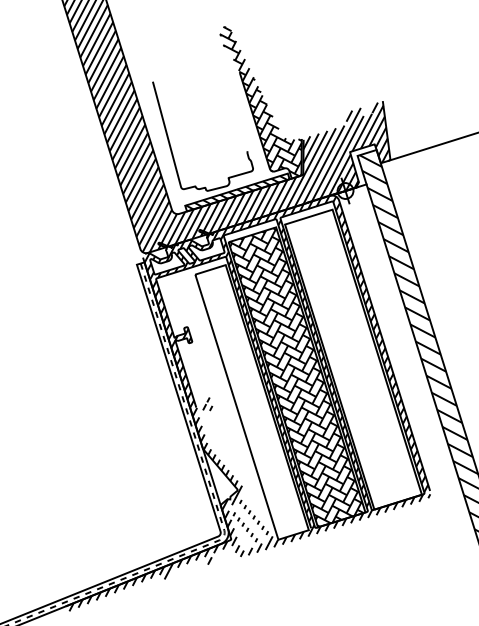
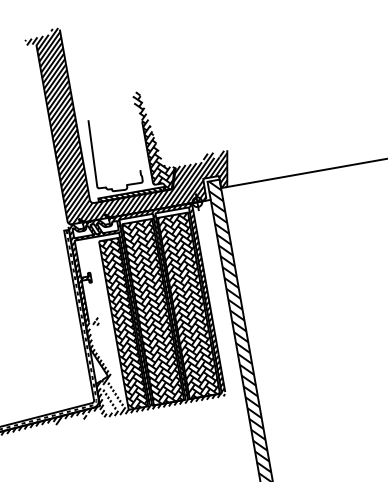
hatch: (352, 359) -> (188, 305), added
hatch: (251, 401) -> (123, 323), added

